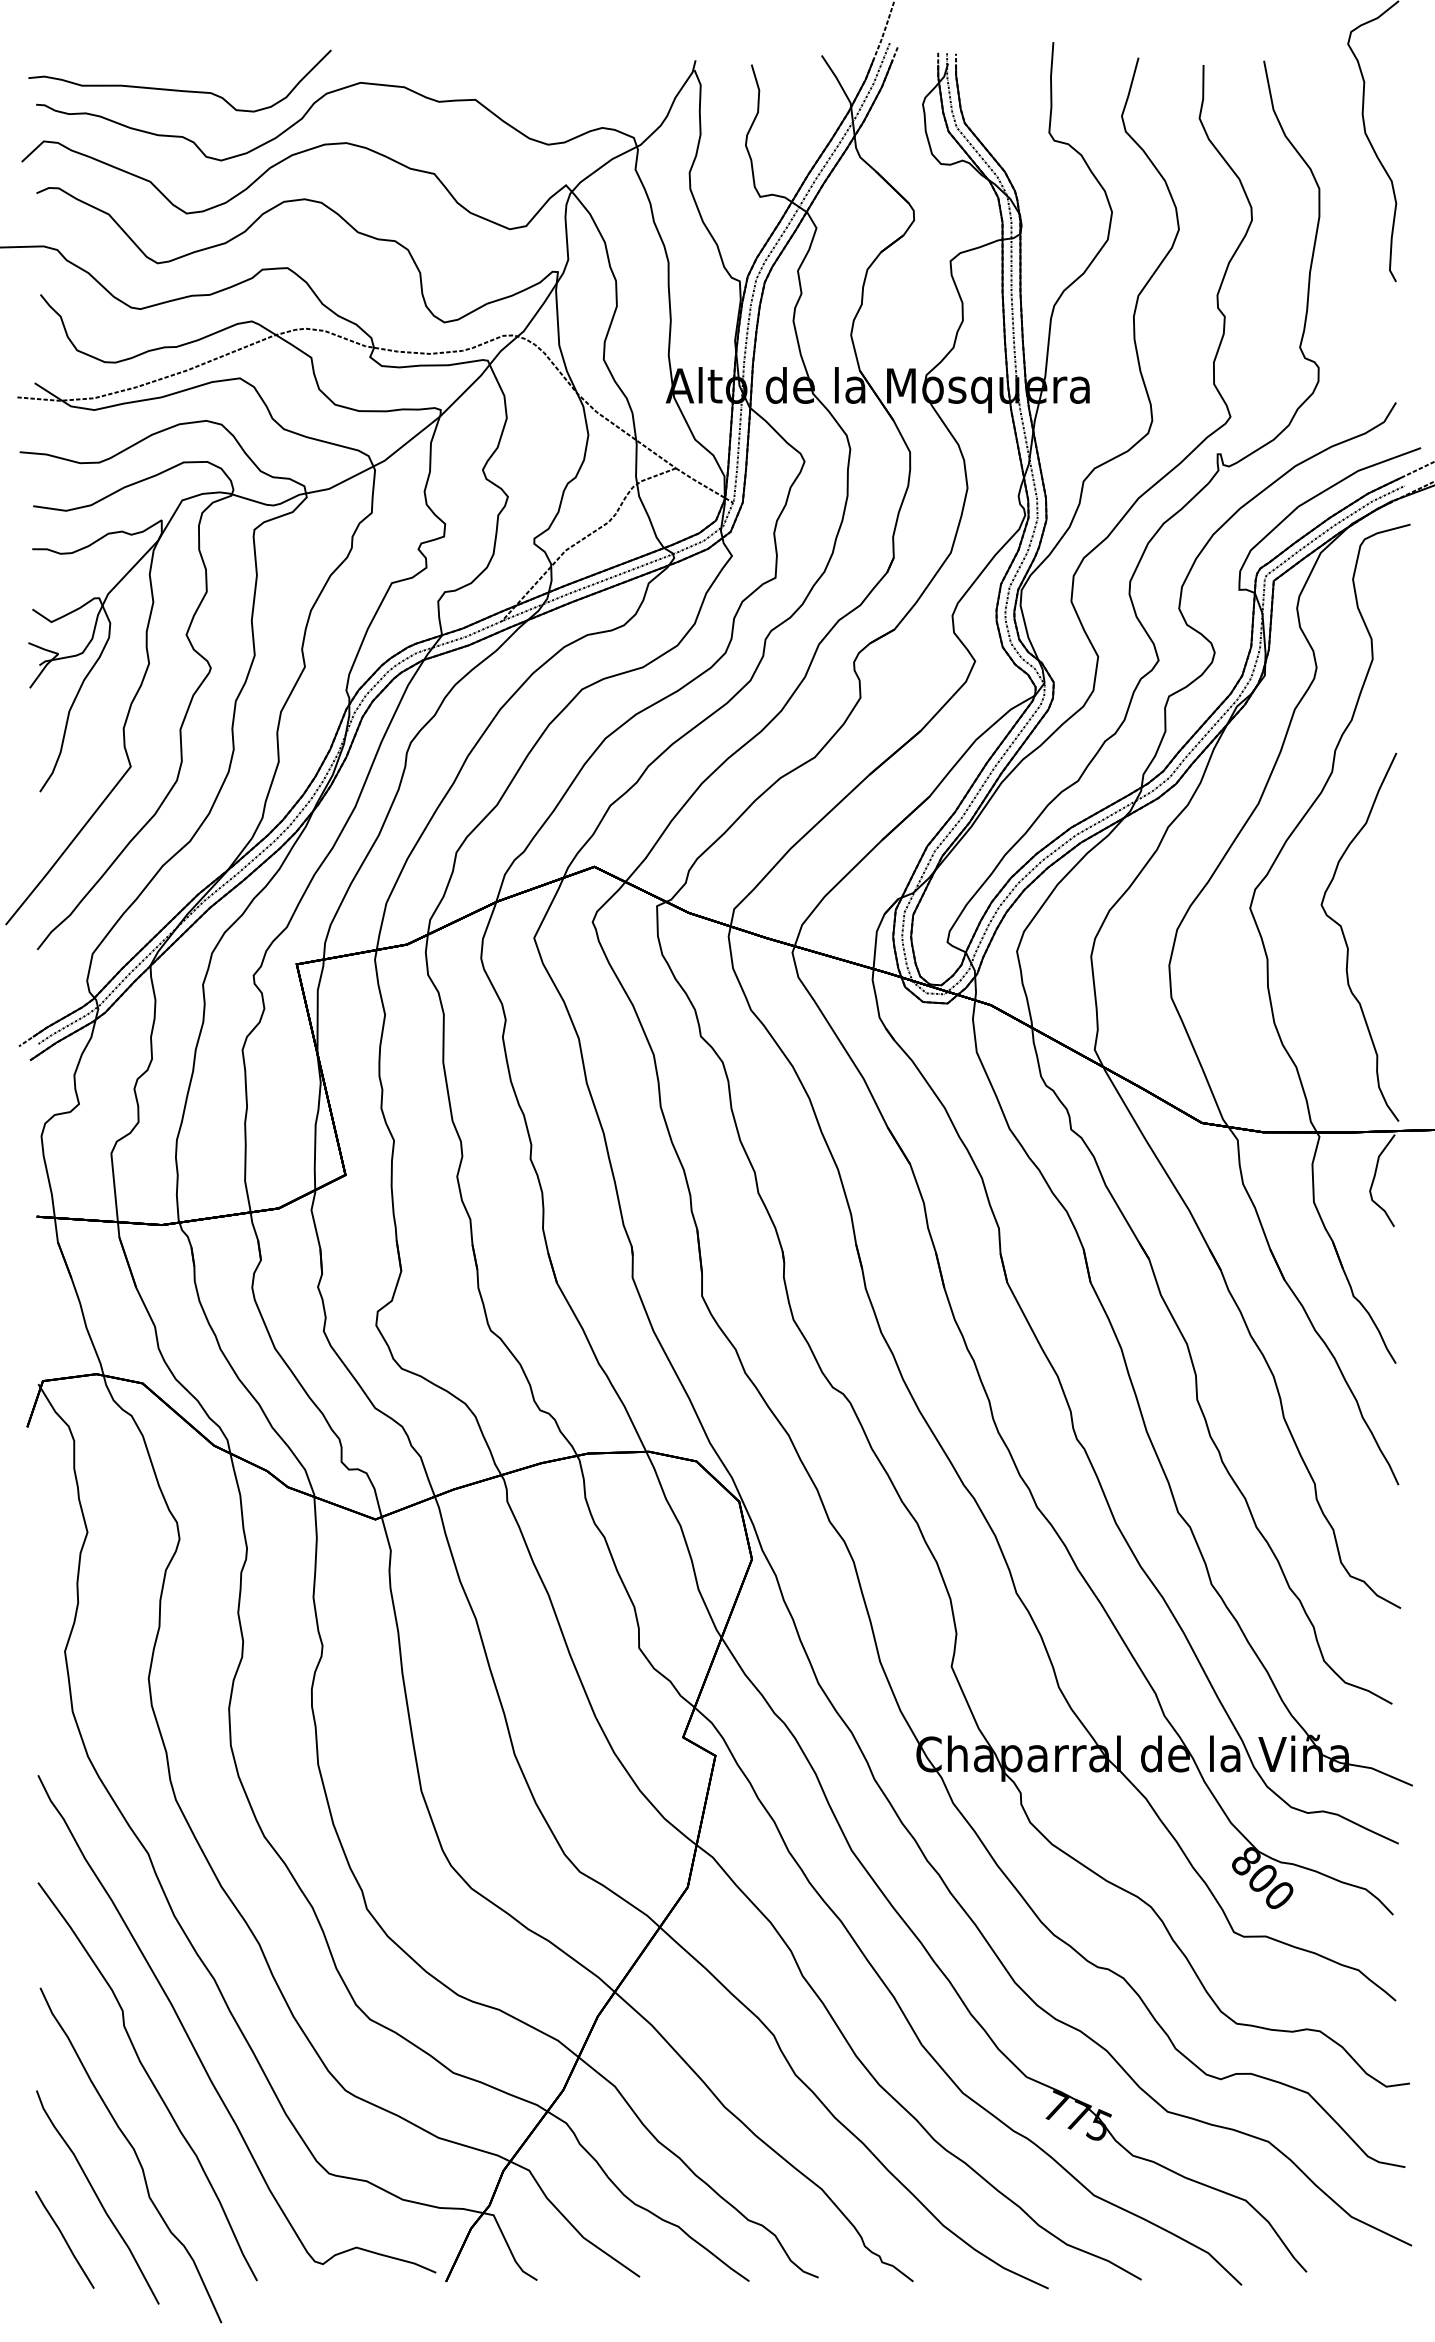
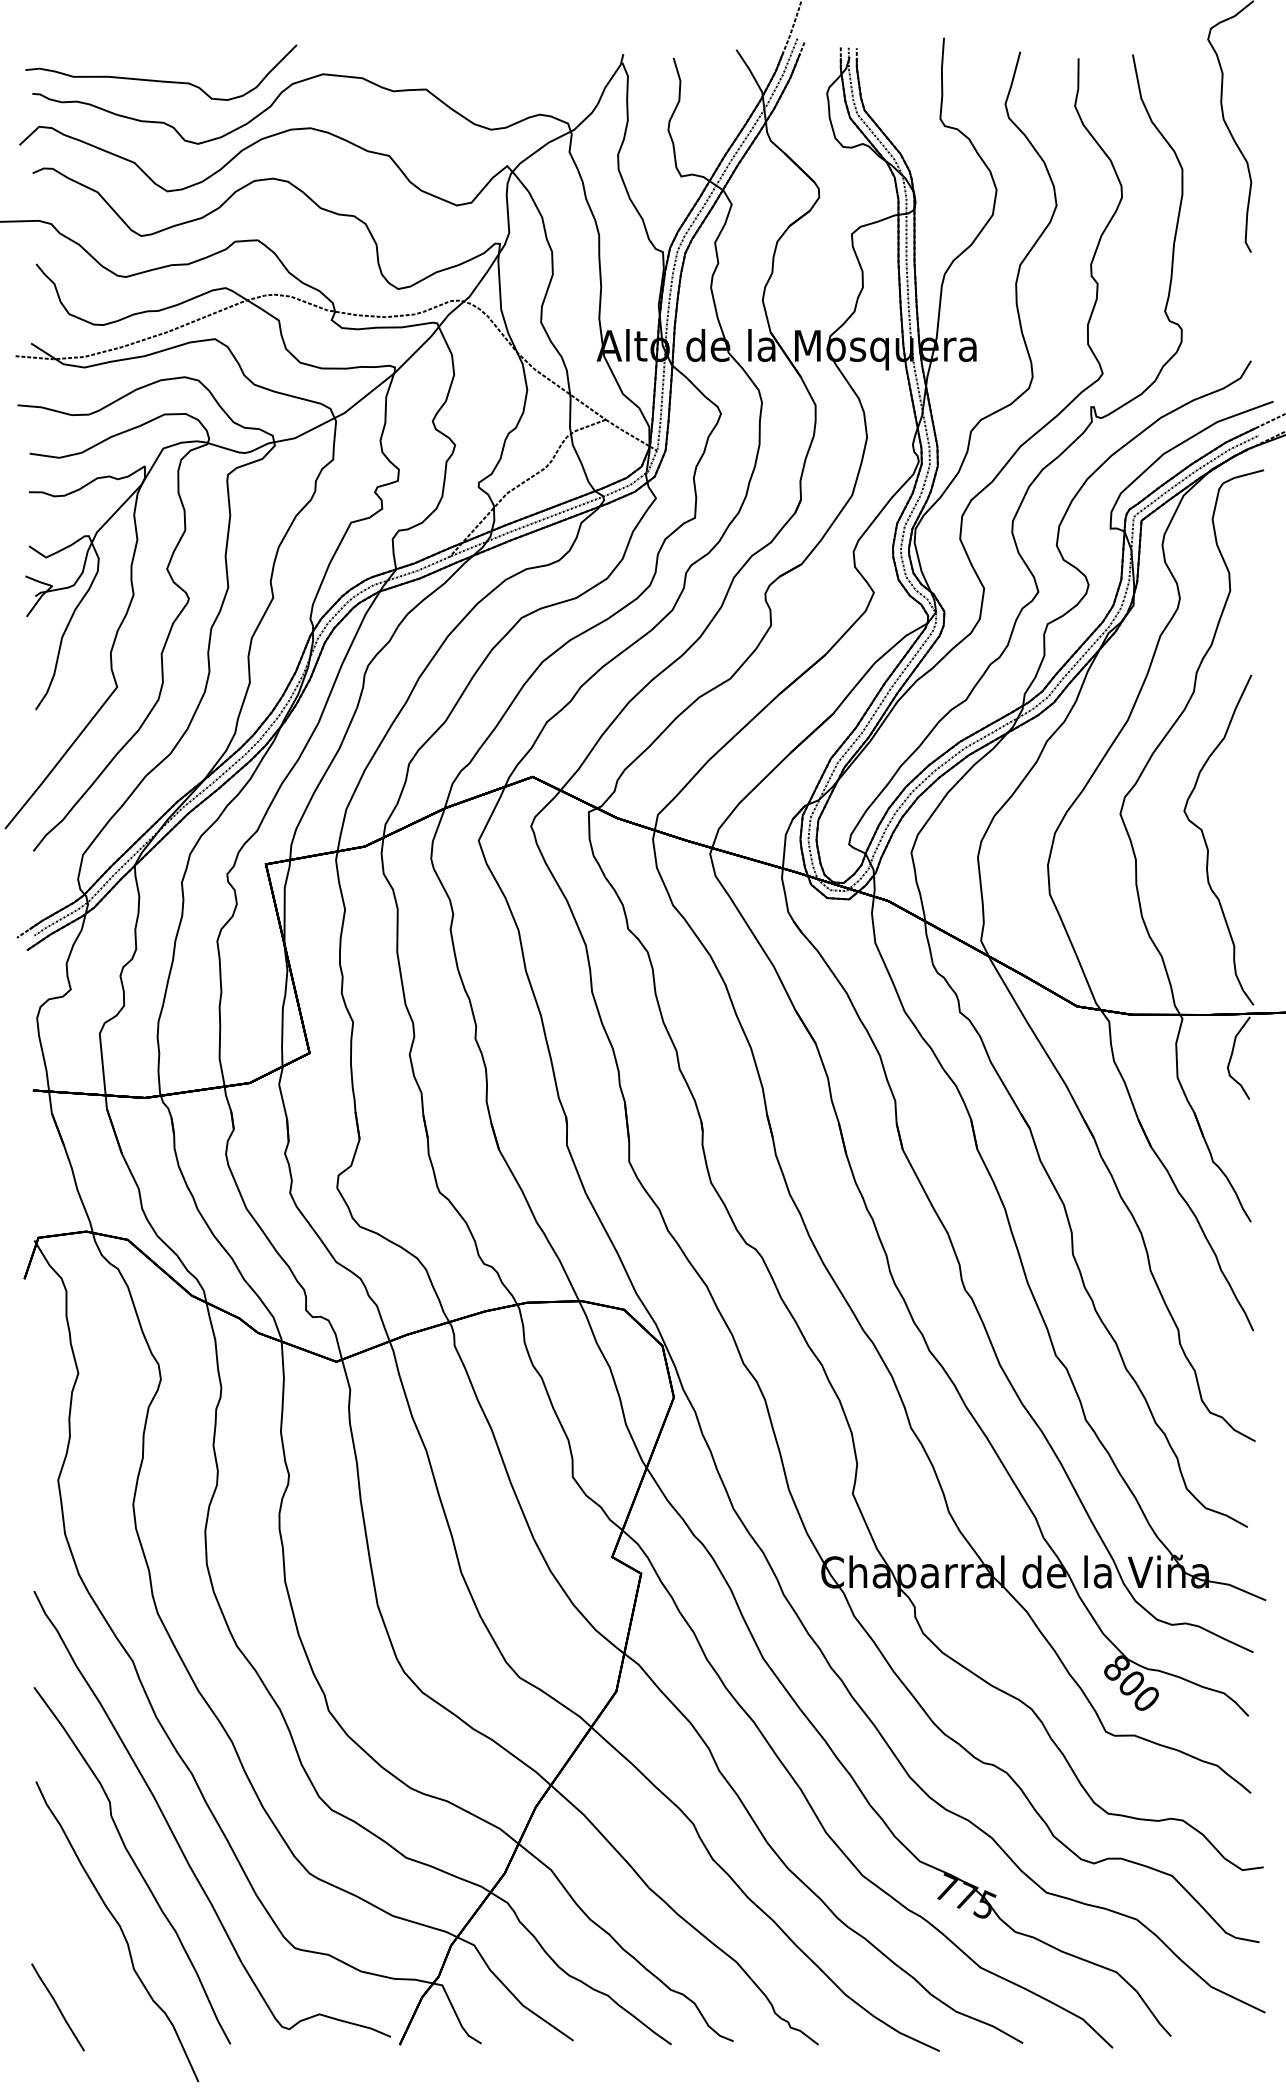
part: (97, 2197) -> (87, 1969), removed

